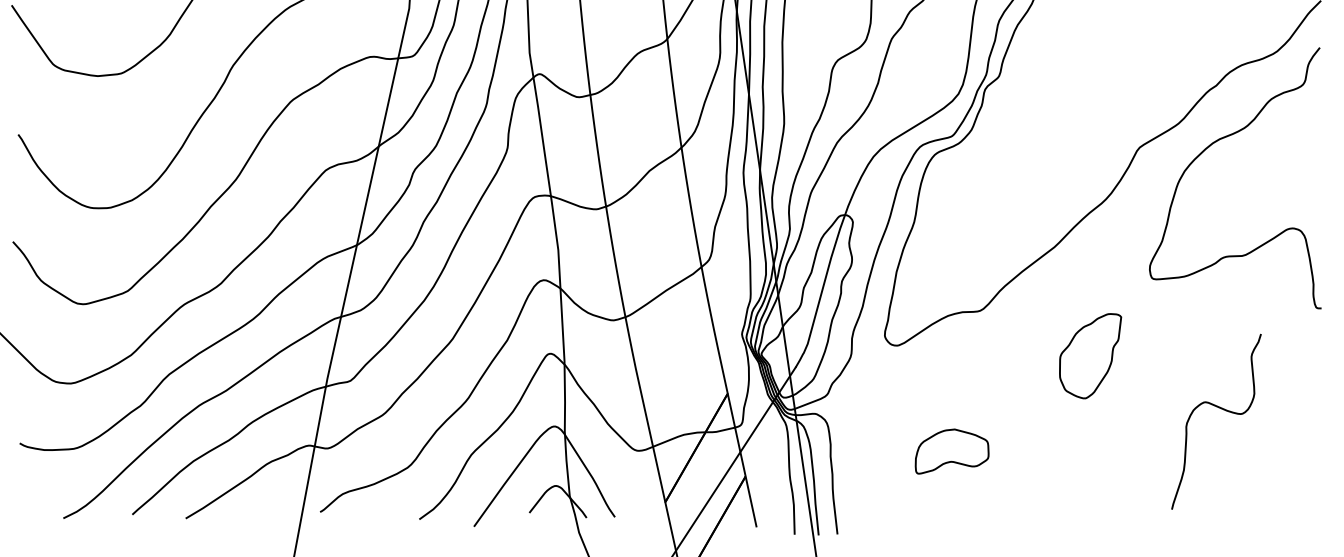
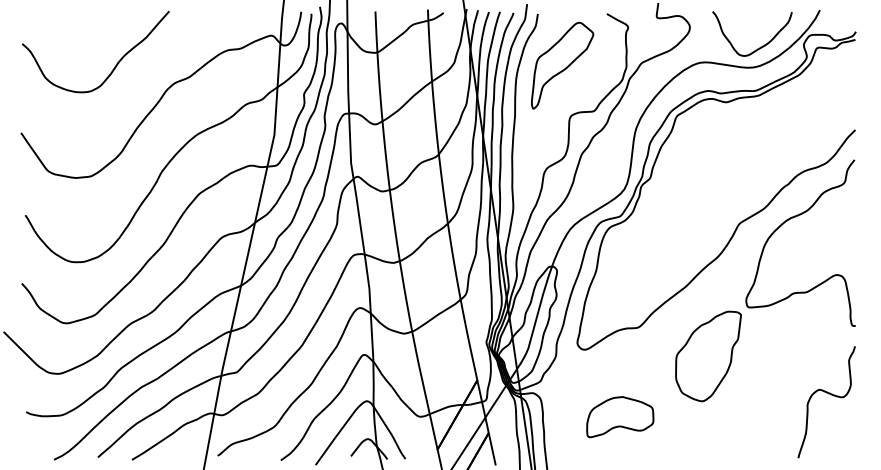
part: (1090, 356) -> (708, 356), size x1.67
curve: (1219, 409) -> (828, 394), moved
part: (952, 451) -> (620, 417), size x1.43

